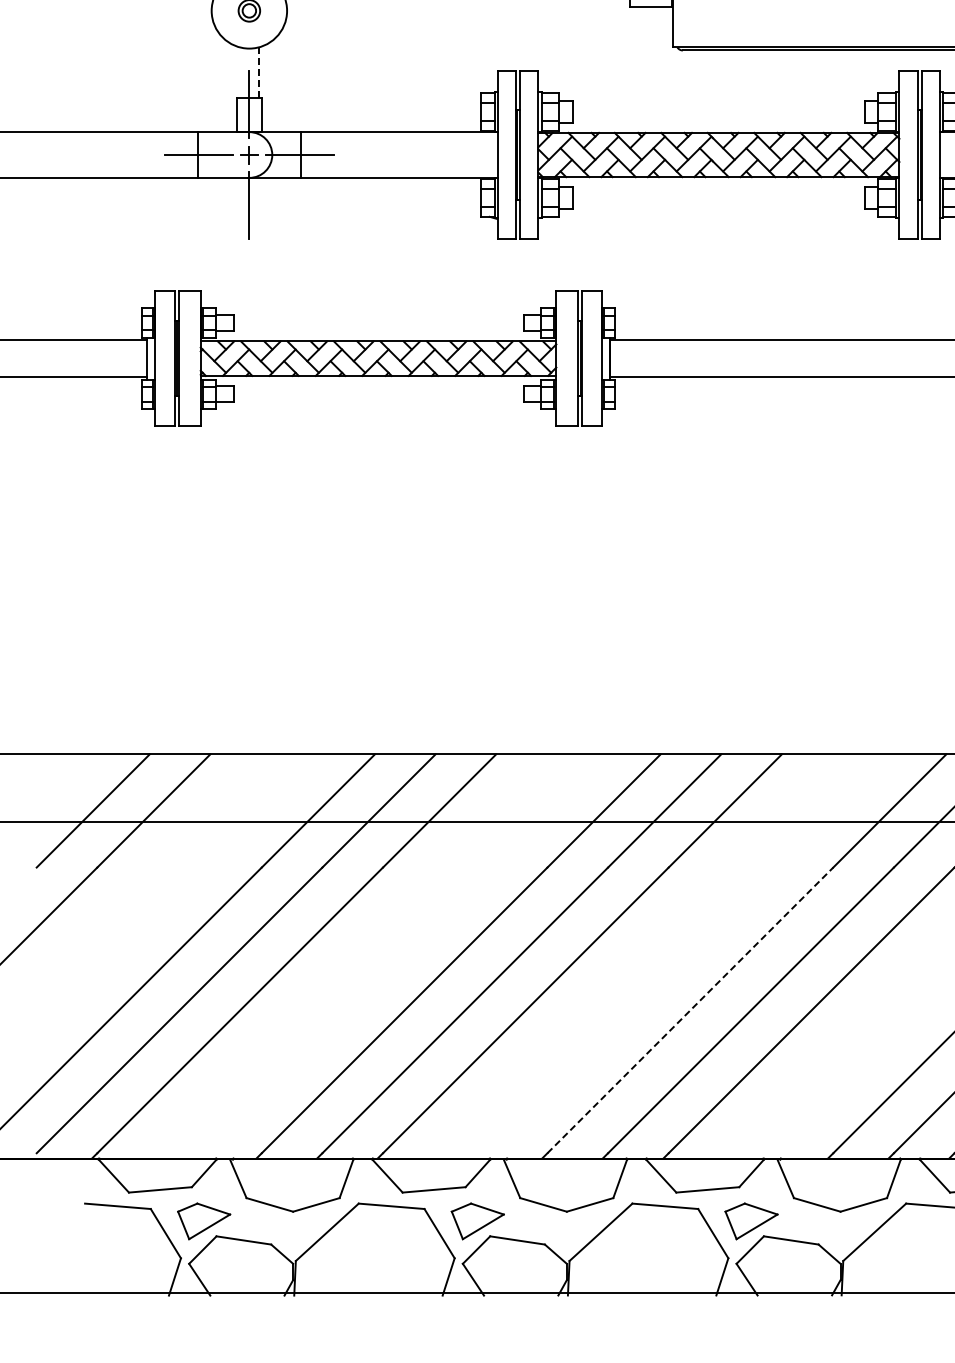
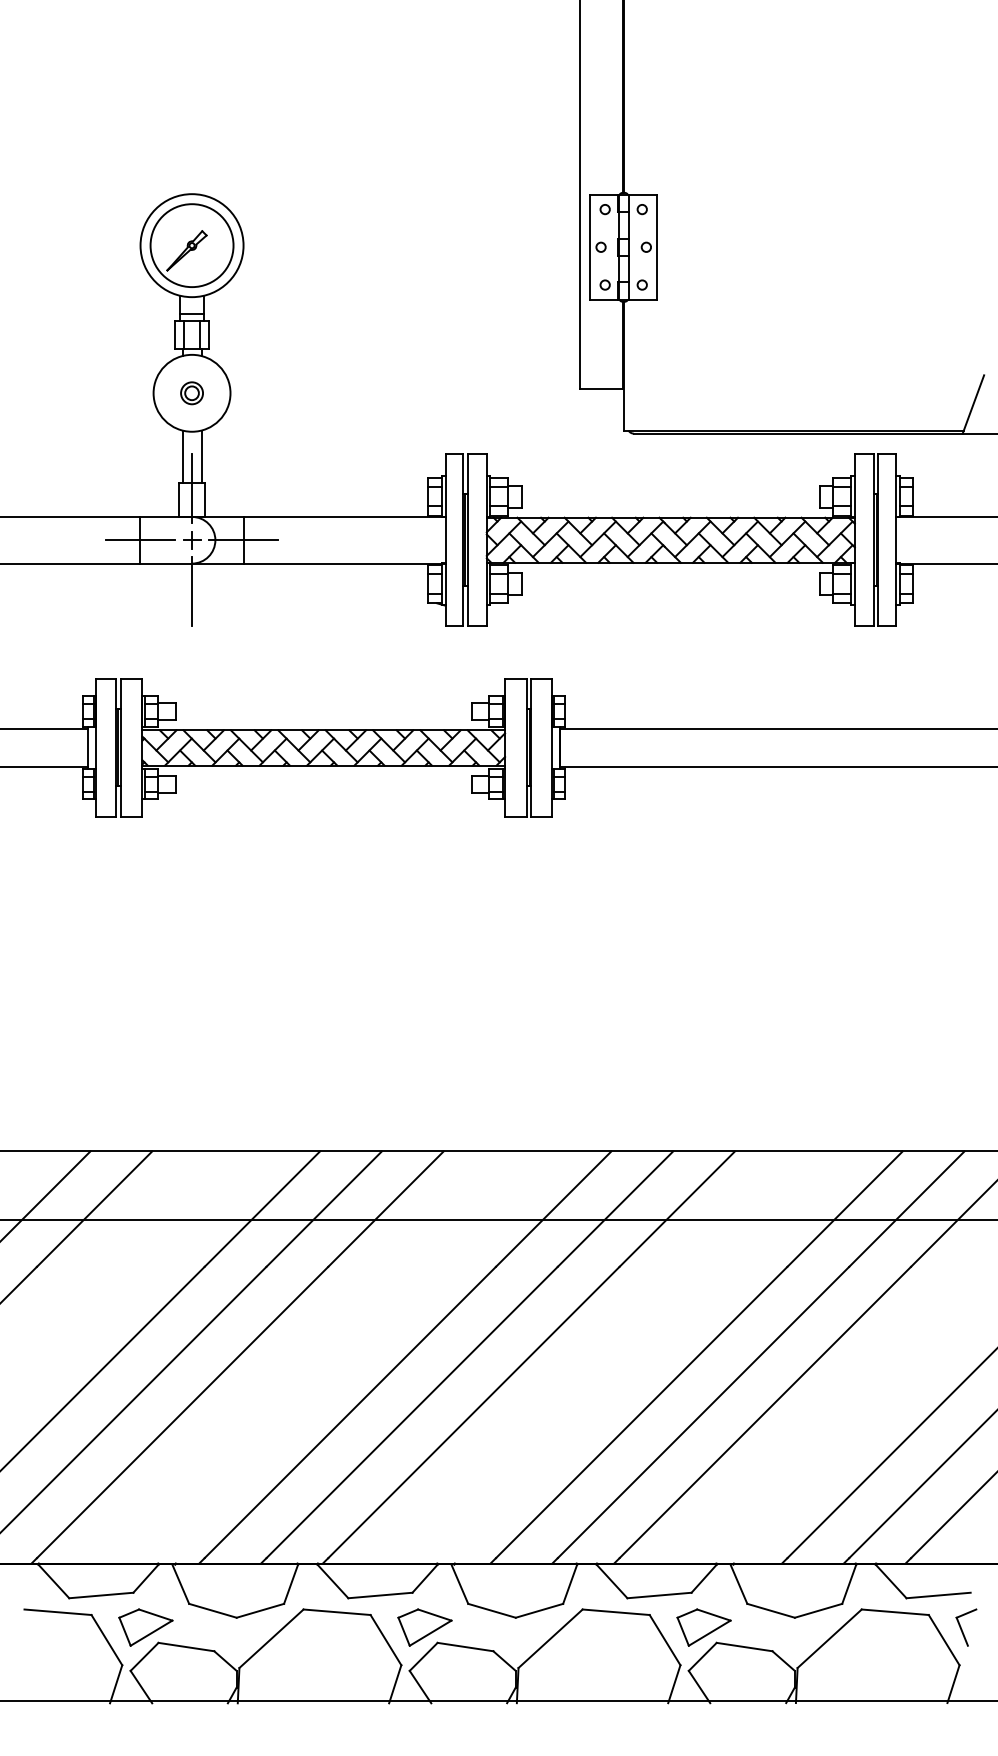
line: (240, 72) -> (182, 456), added
line: (258, 72) -> (201, 456), dashed -> solid
line: (691, 1010) -> (642, 1412), dashed -> solid

